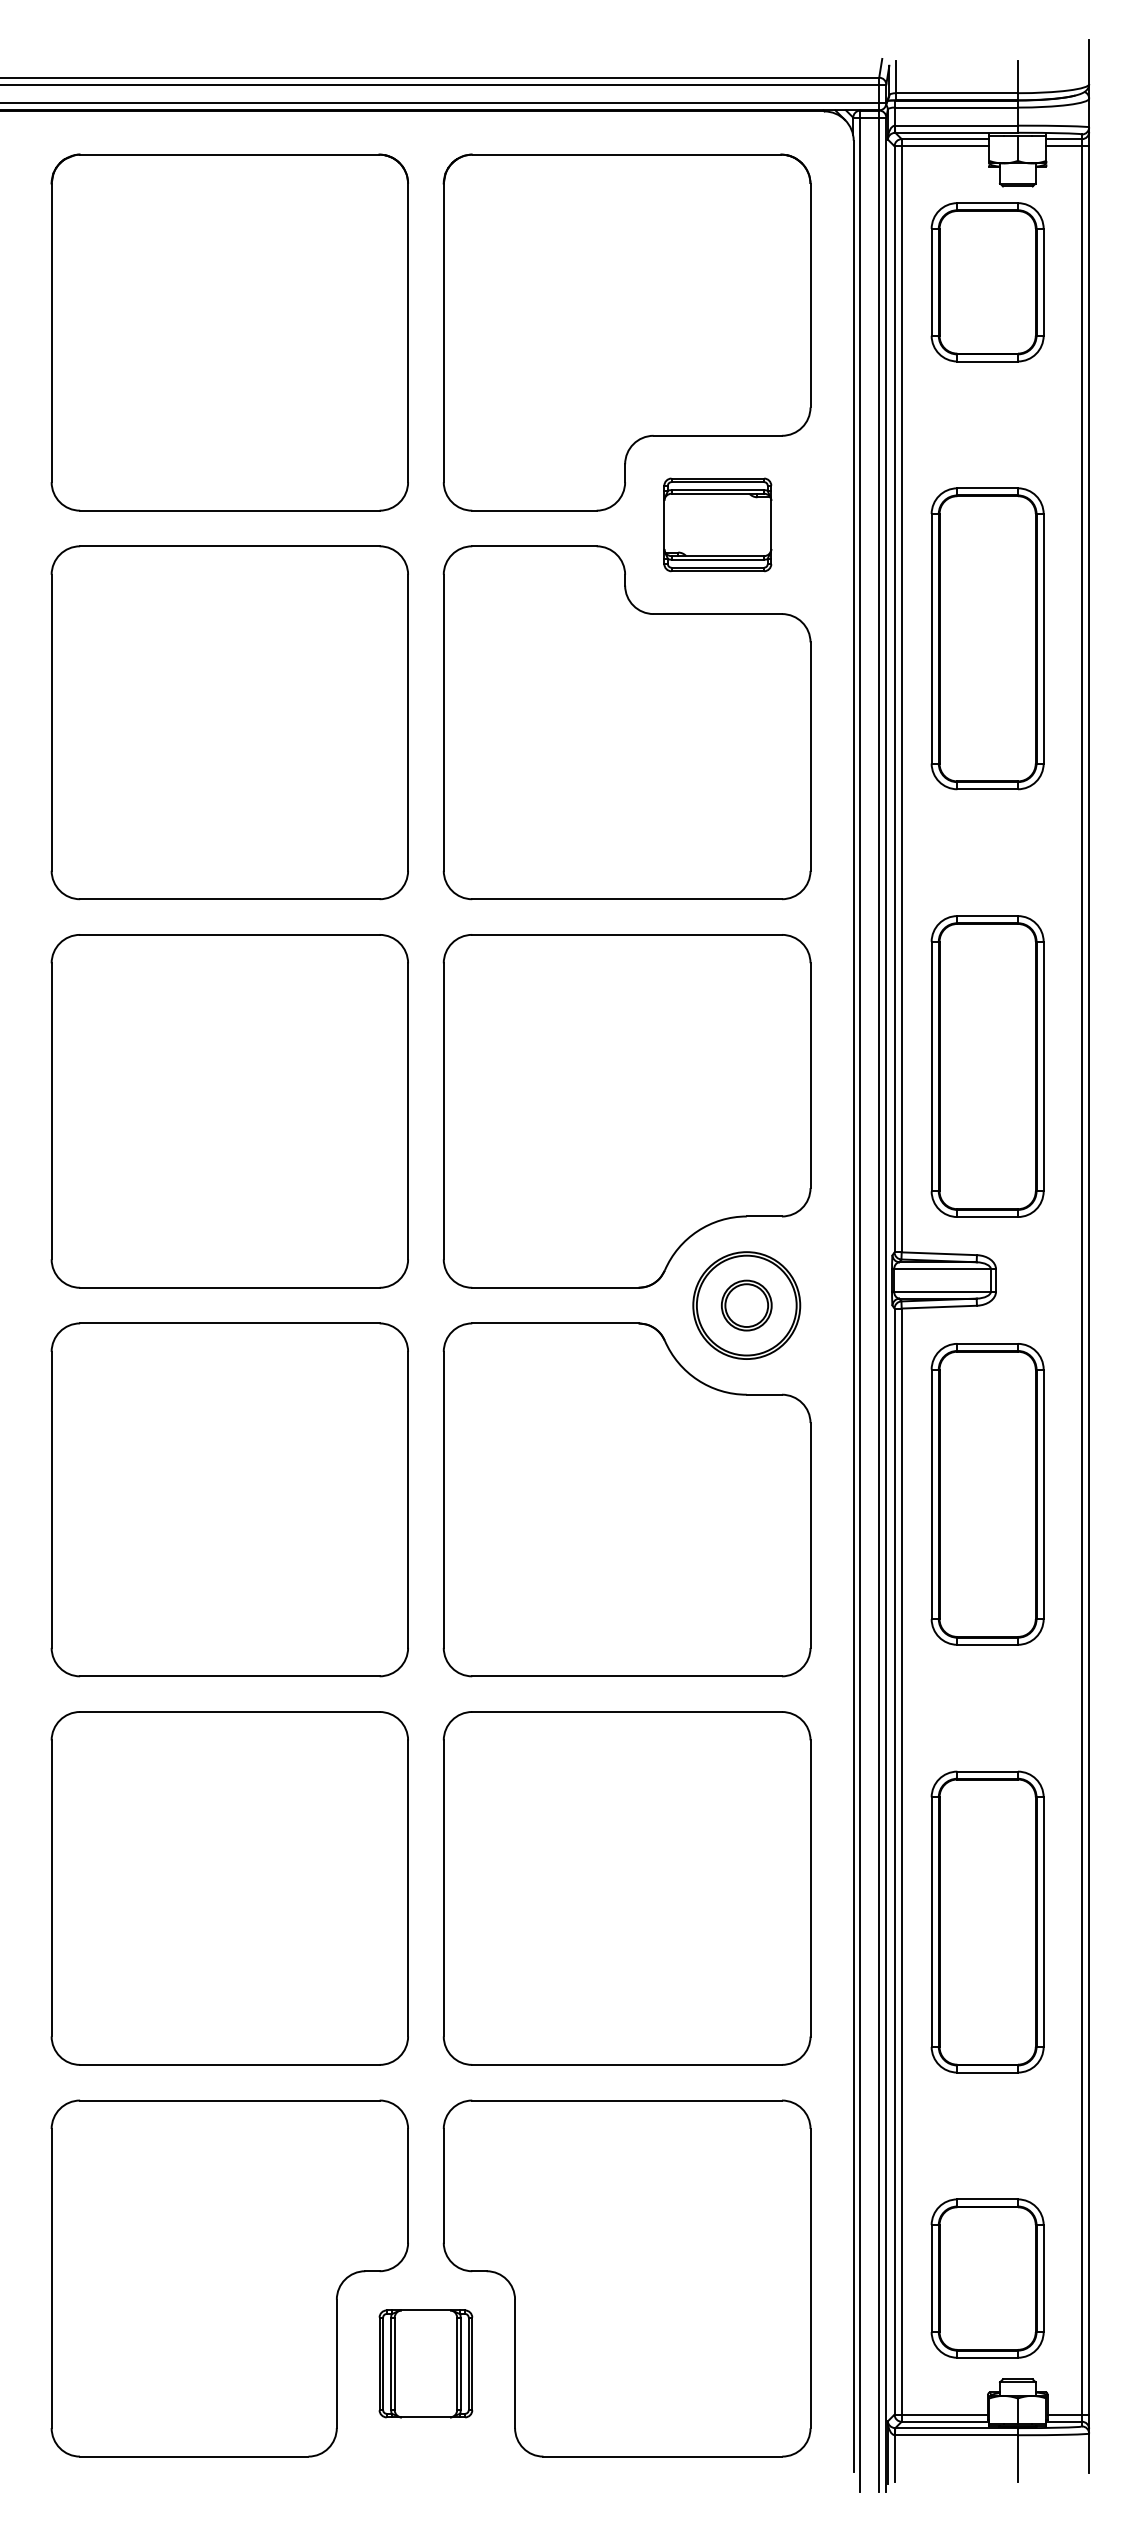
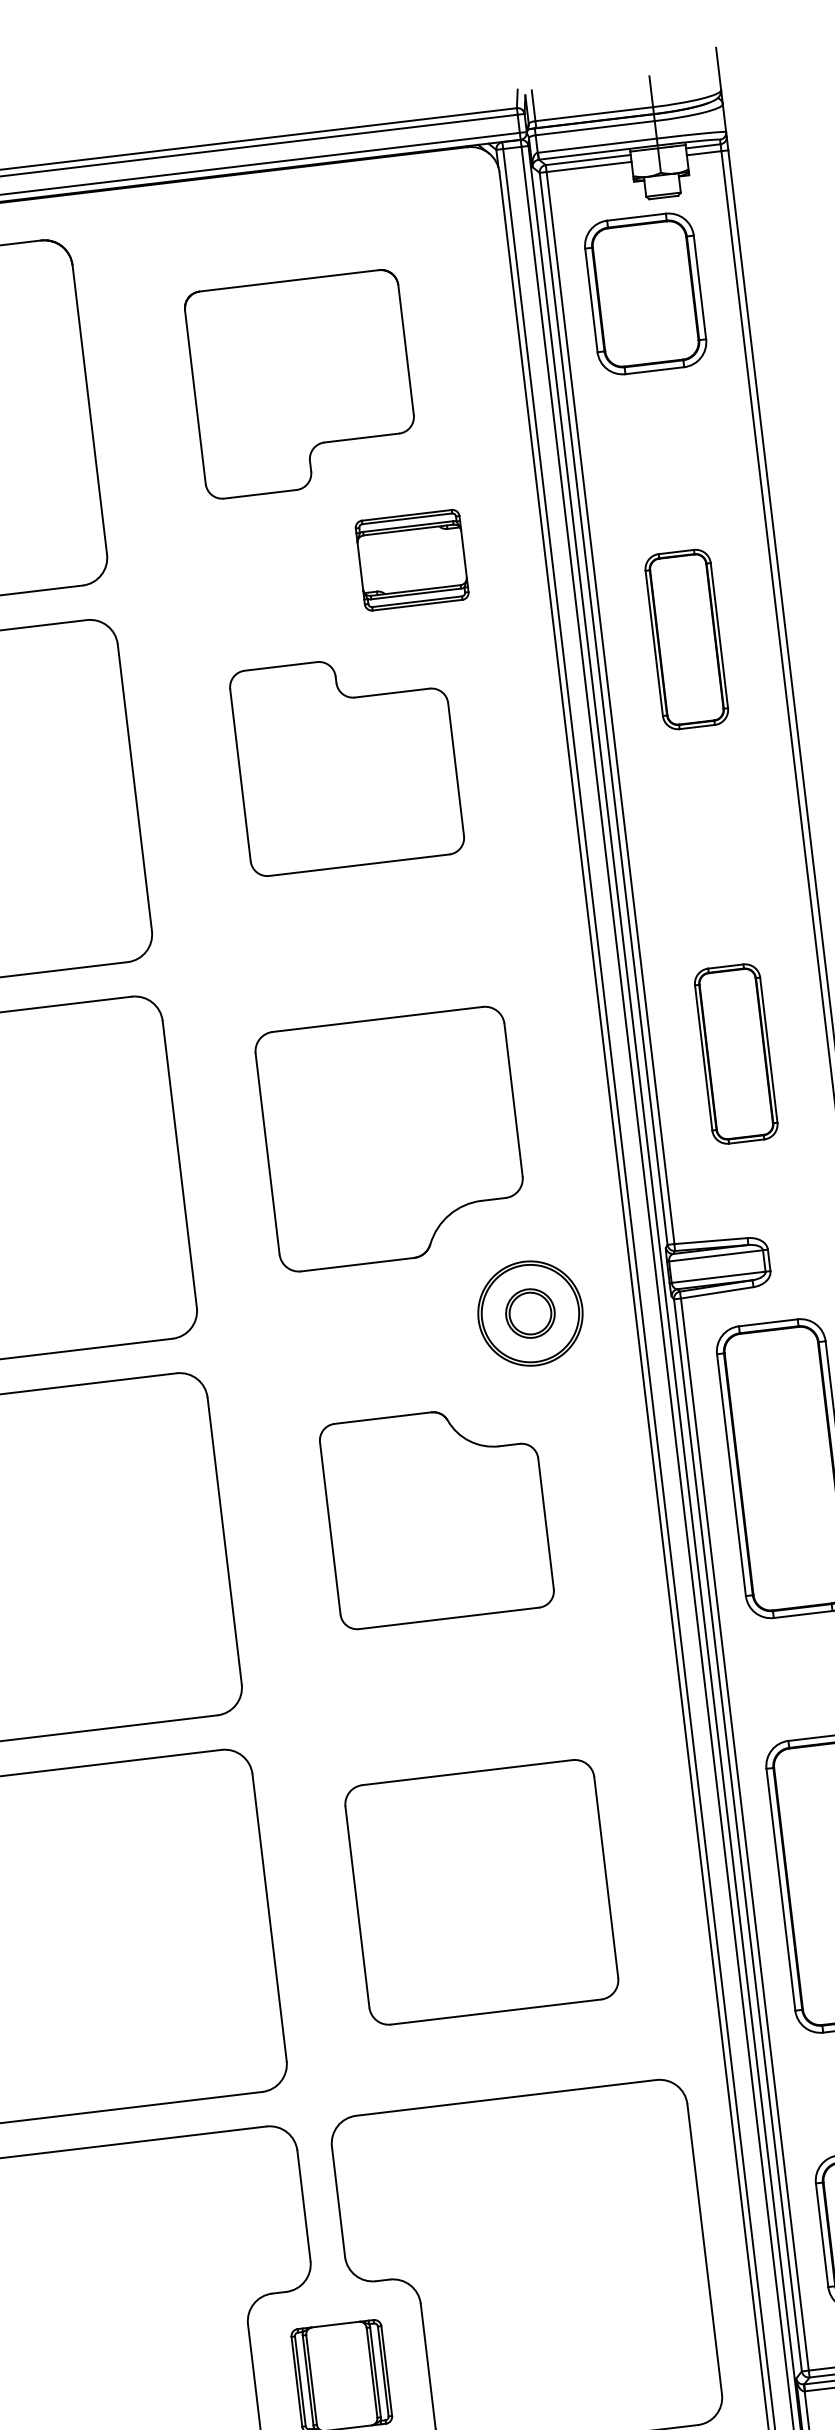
part: (626, 332) -> (301, 384), size x0.6
part: (987, 638) -> (686, 639), size x0.6
part: (626, 722) -> (346, 762), size x0.6
part: (987, 1066) -> (736, 1054), size x0.6
part: (626, 1111) -> (391, 1139), size x0.7
part: (626, 1499) -> (436, 1515), size x0.6
part: (626, 1888) -> (481, 1892), size x0.7

